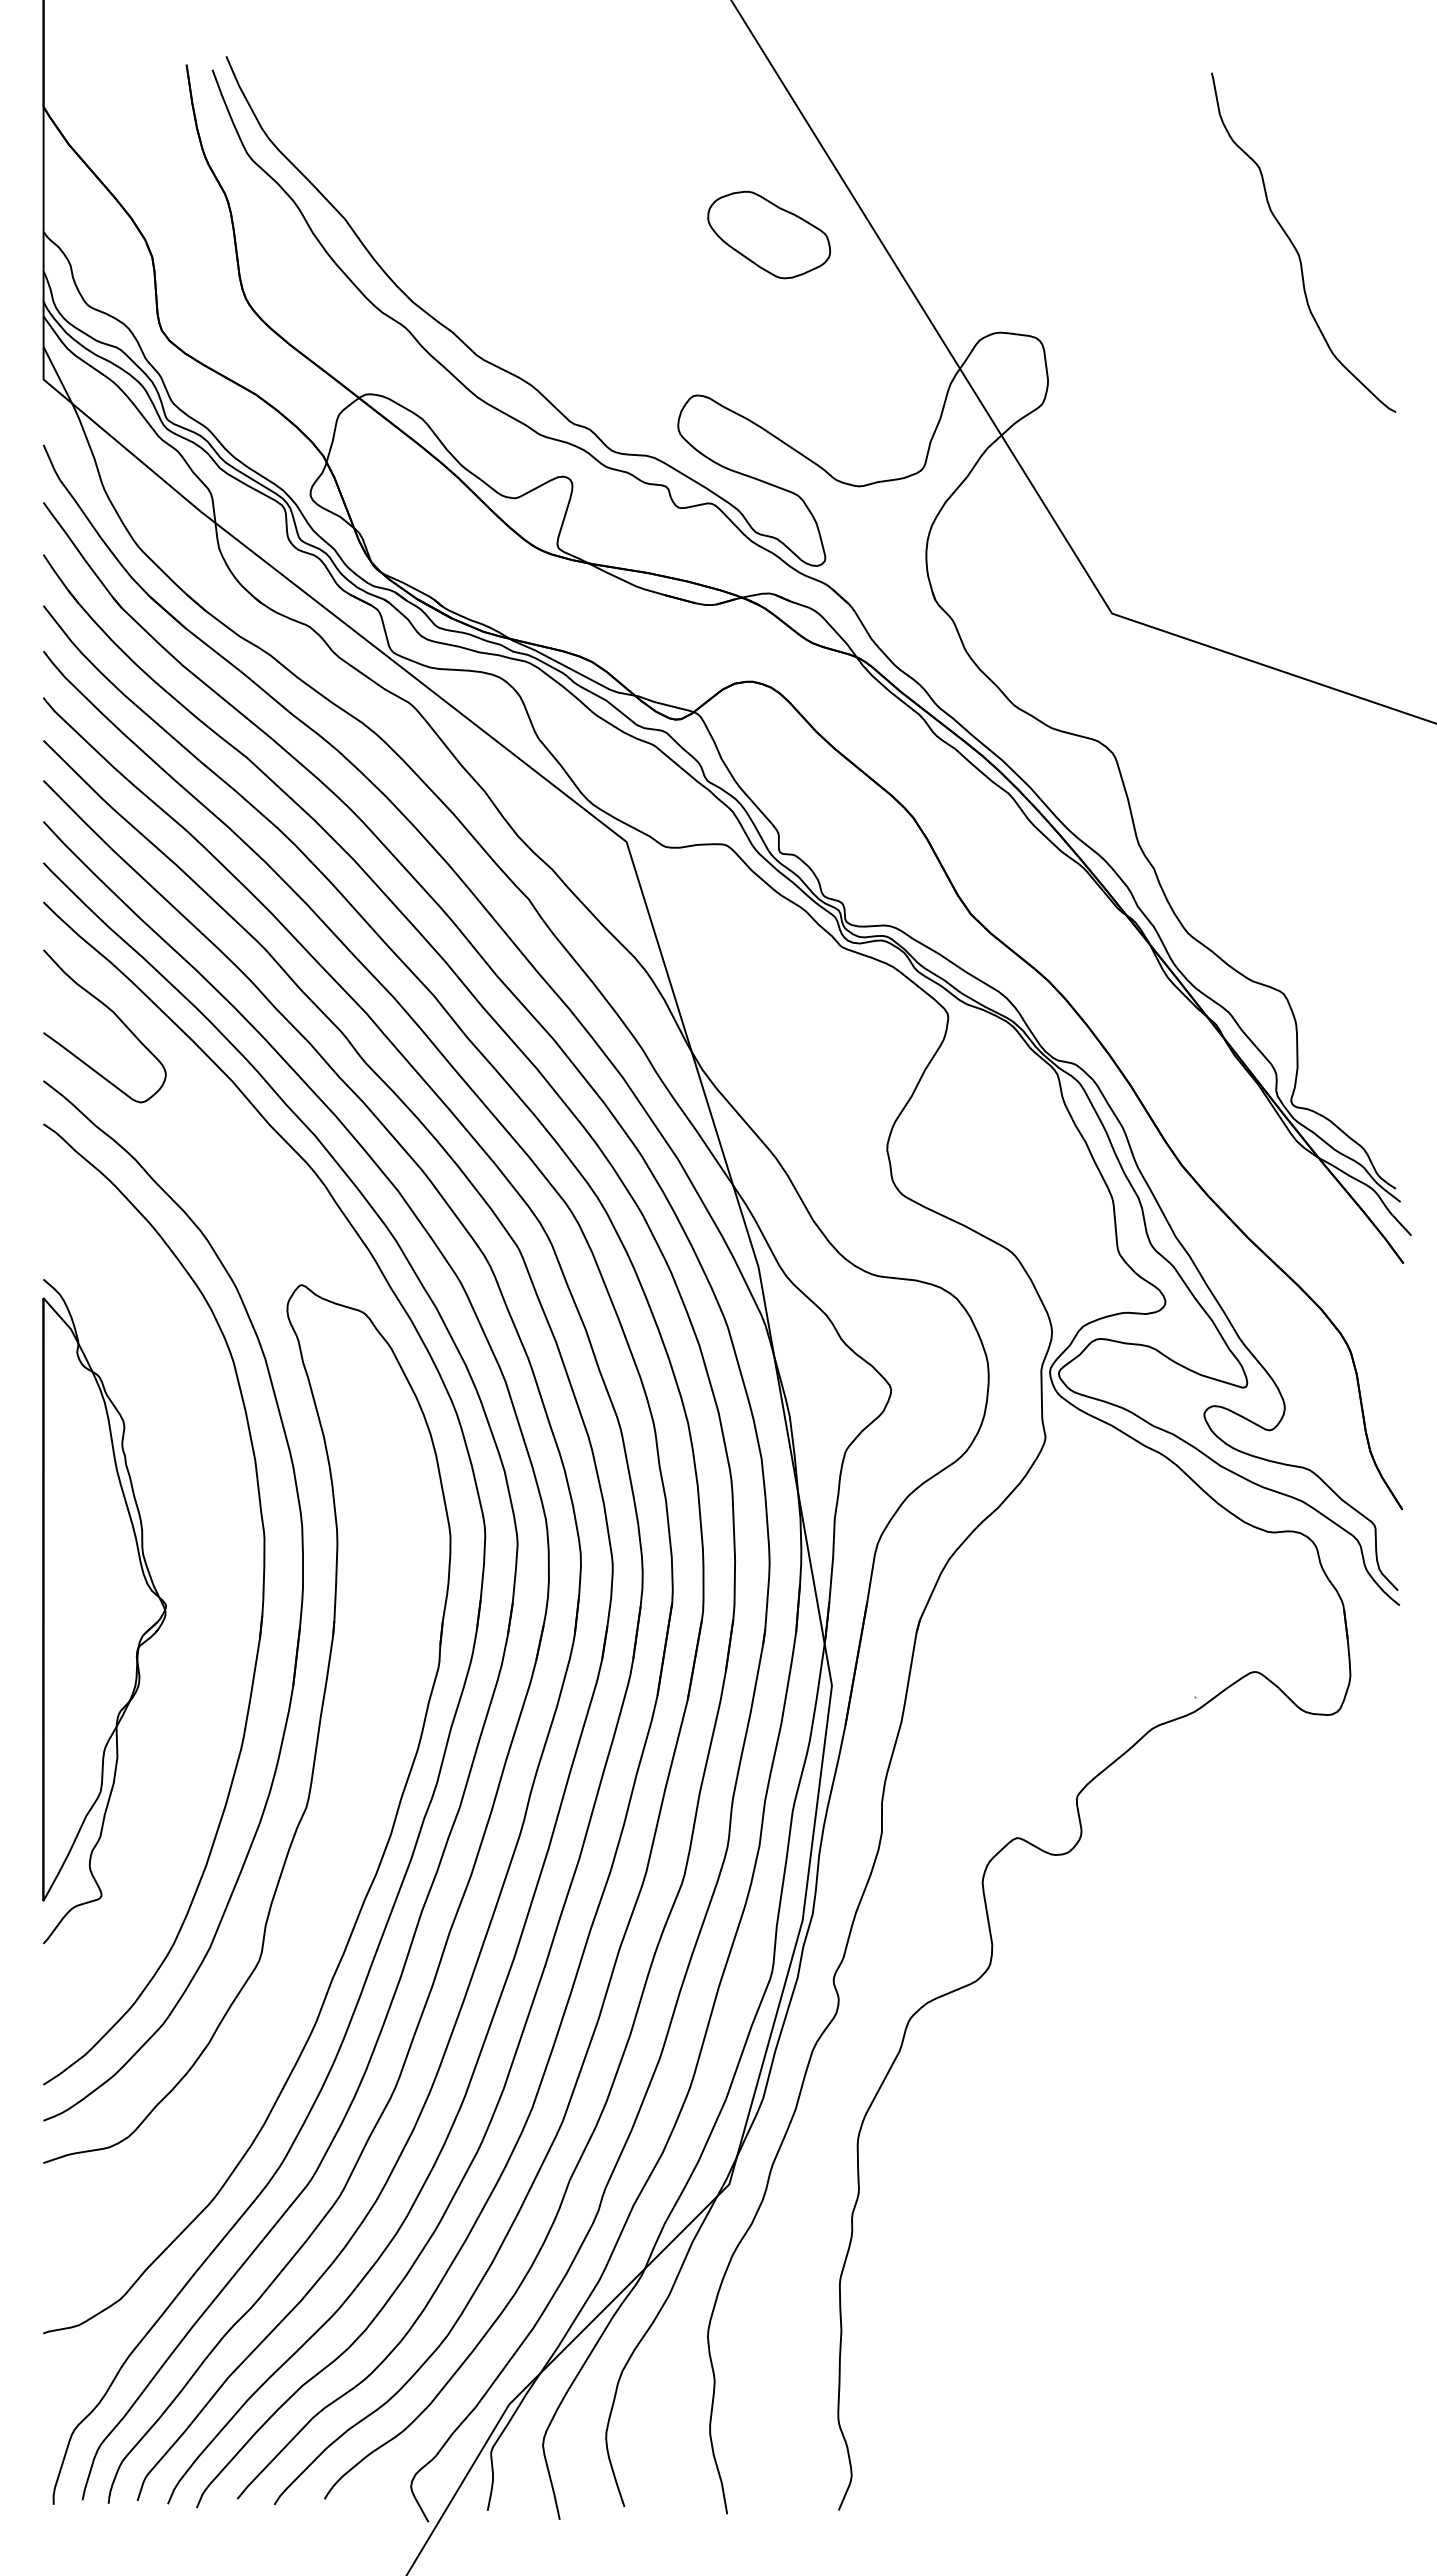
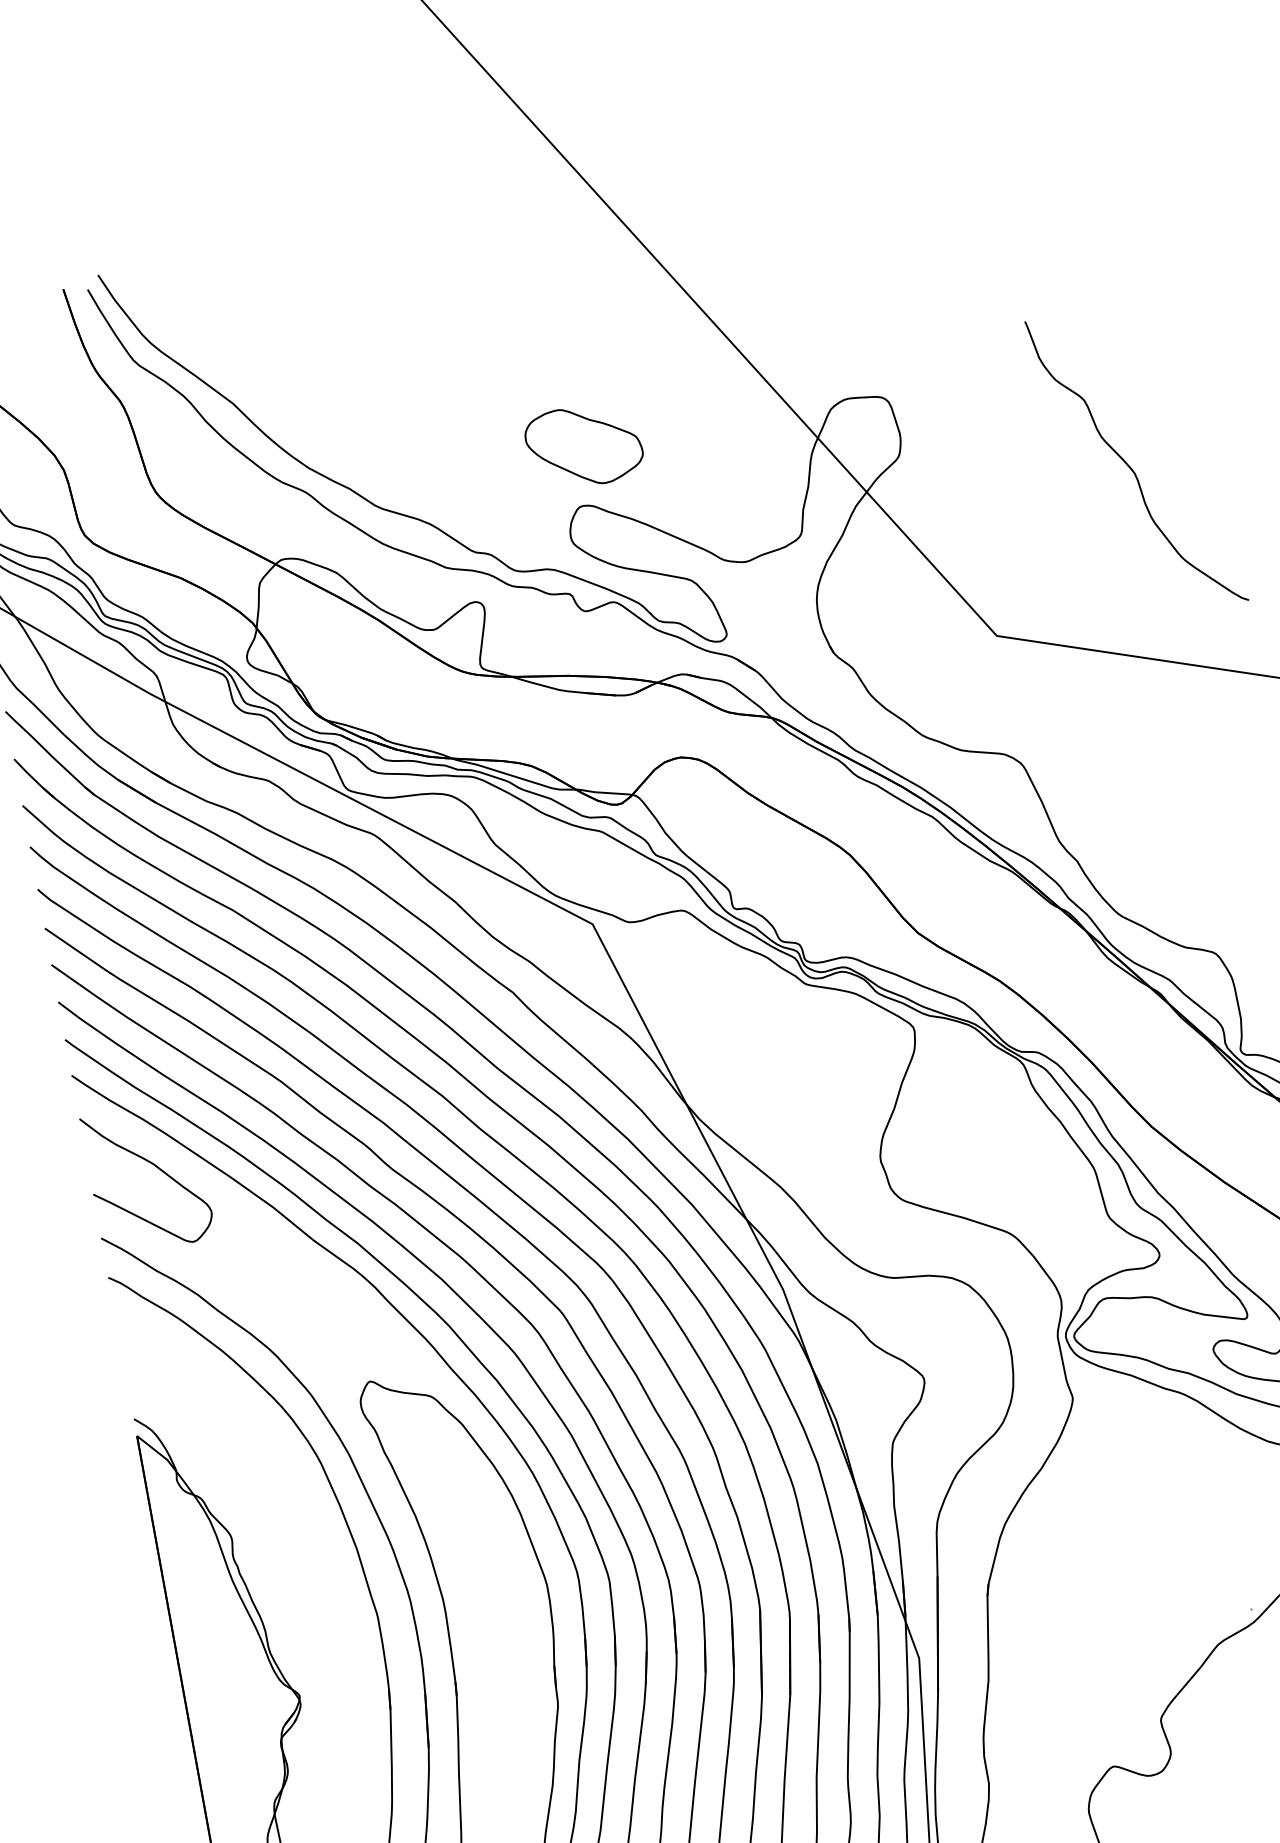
part: (769, 234) -> (584, 445), moved
curve: (1295, 246) -> (1130, 465), moved

